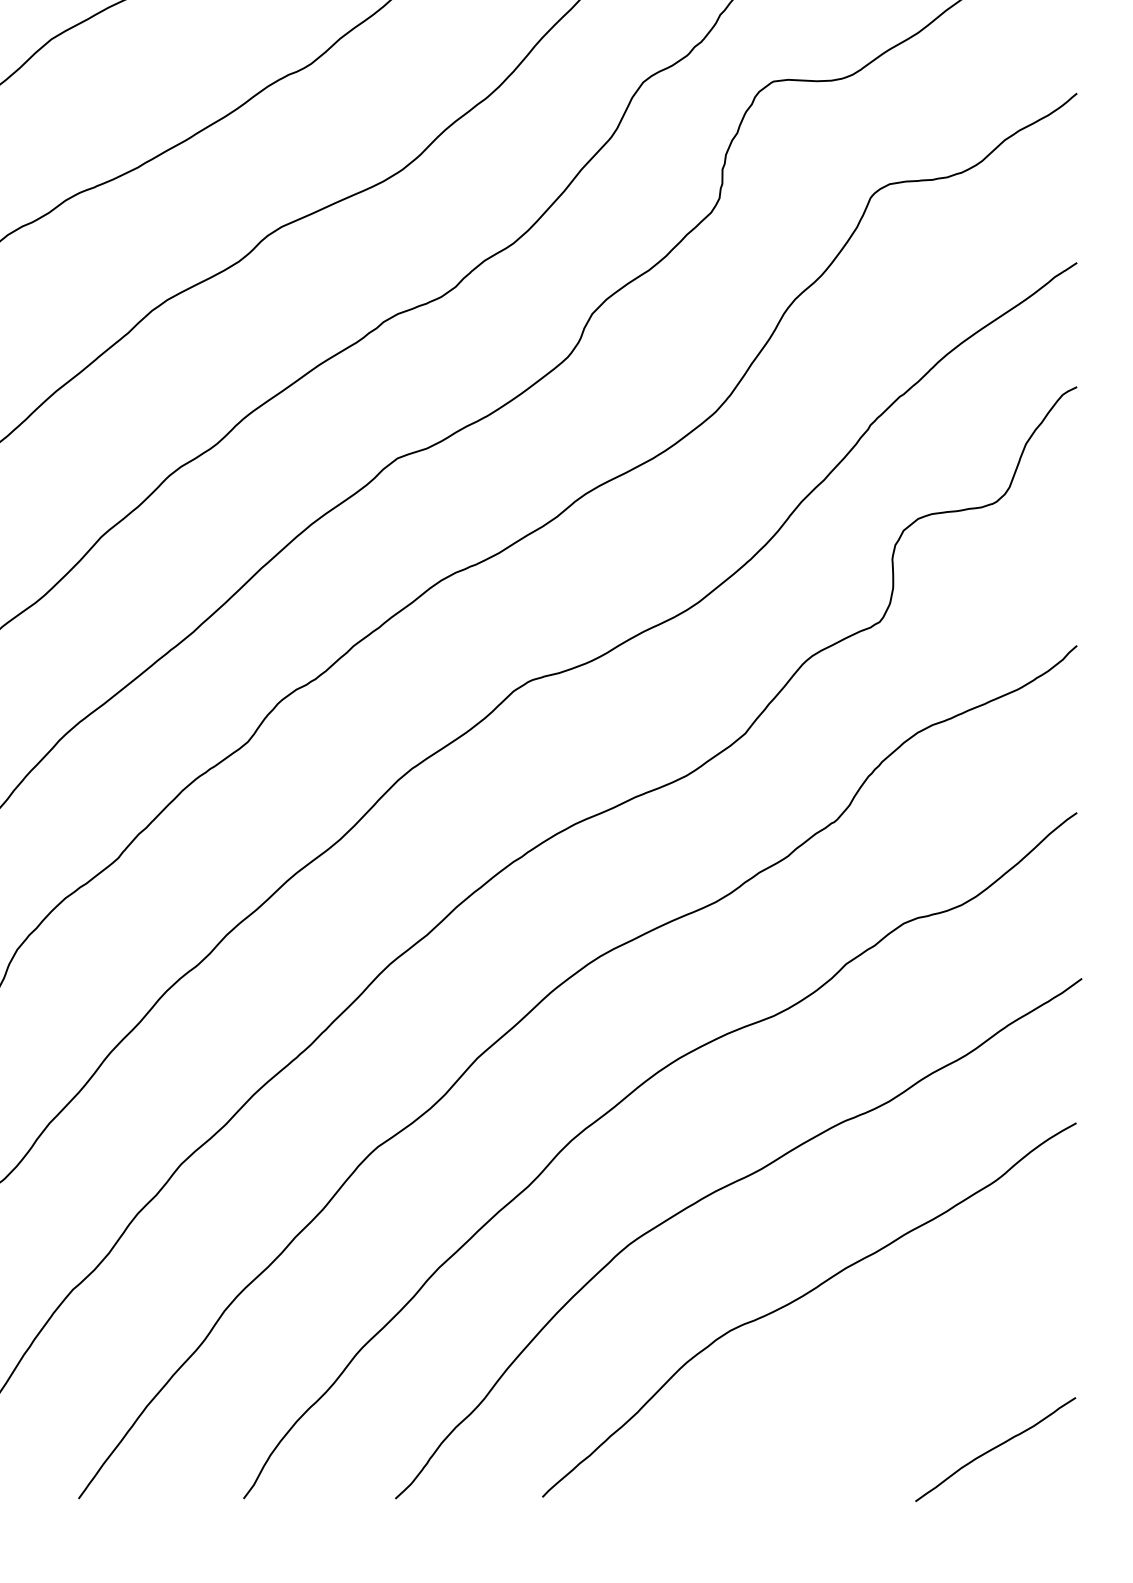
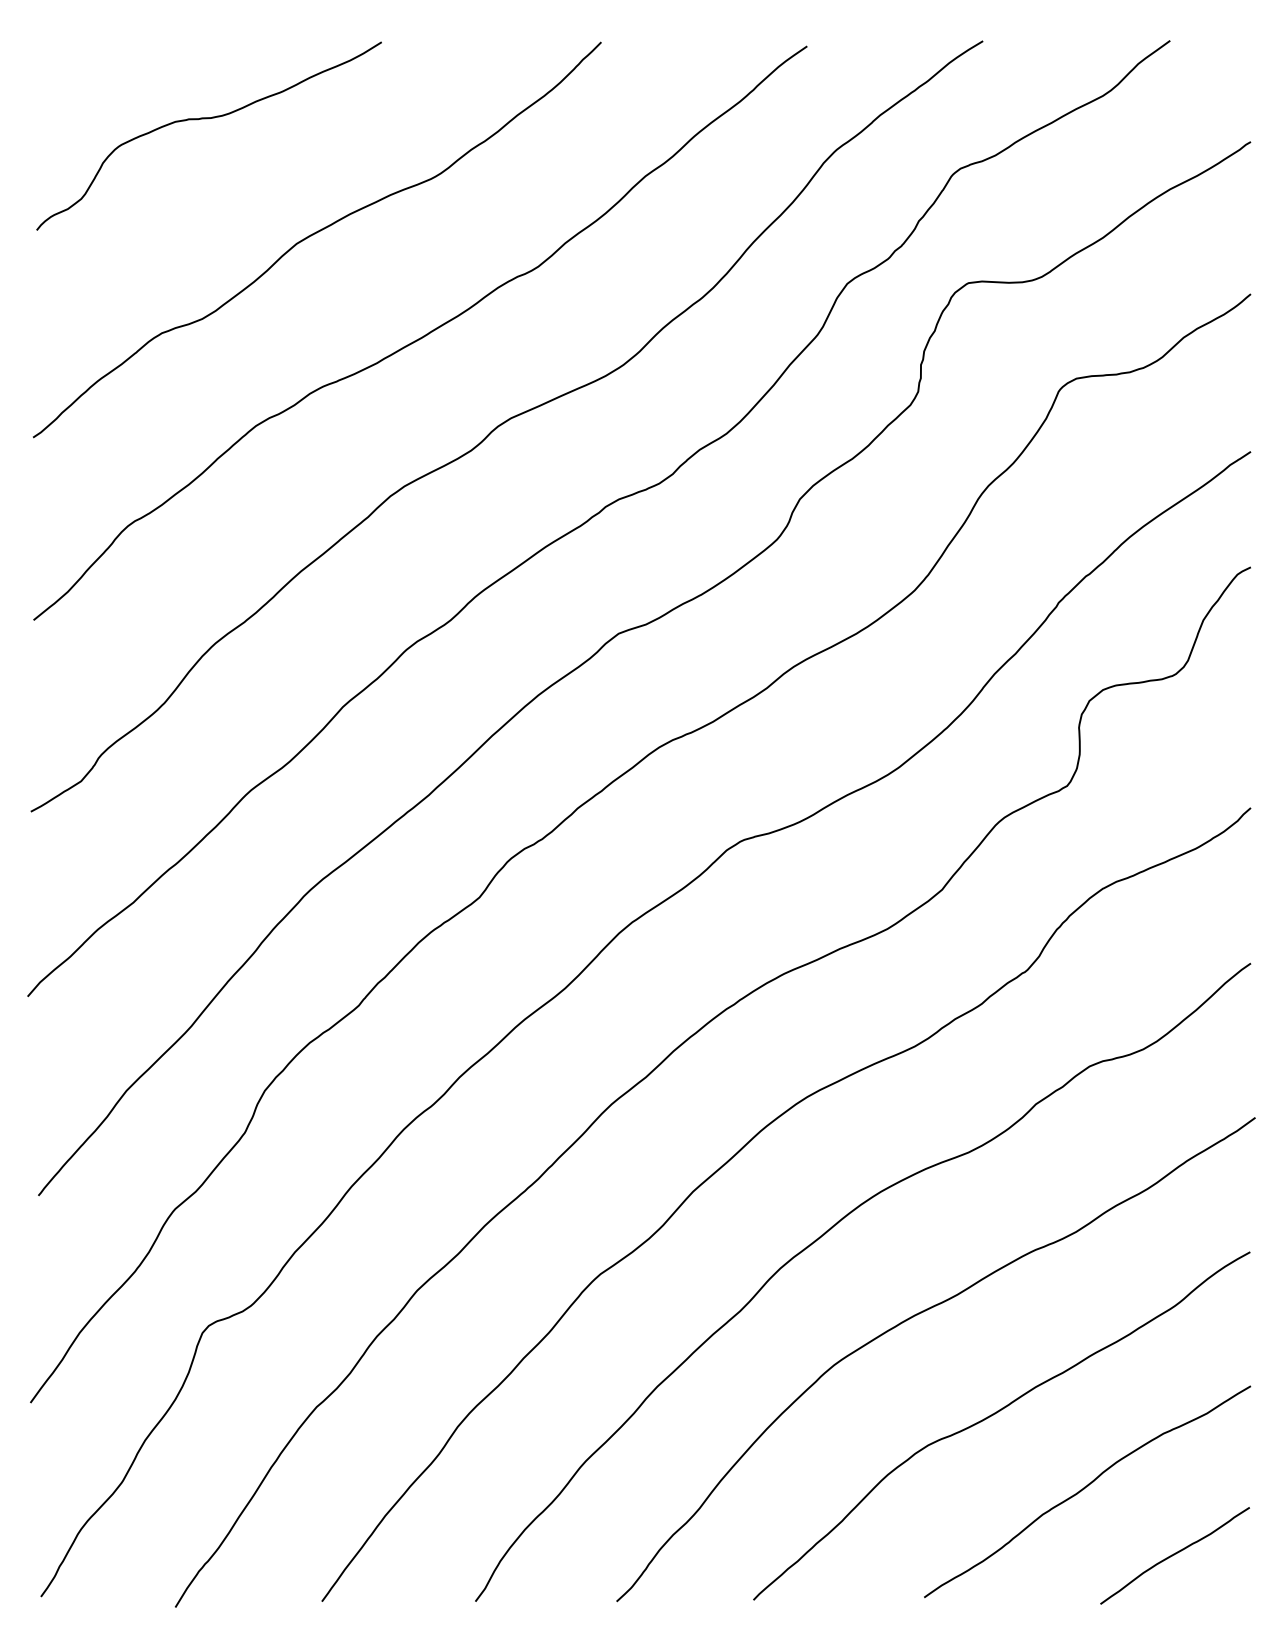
curve: (899, 1377) -> (1085, 1488), added

